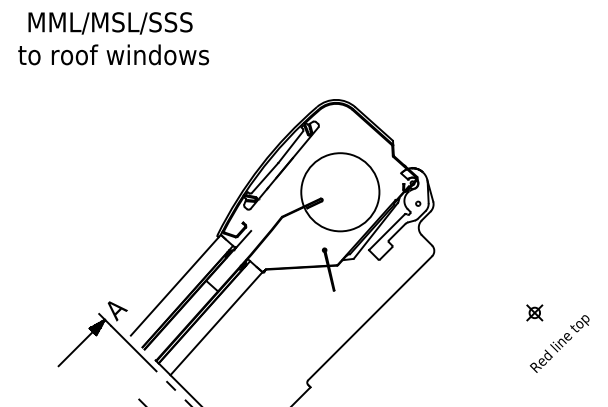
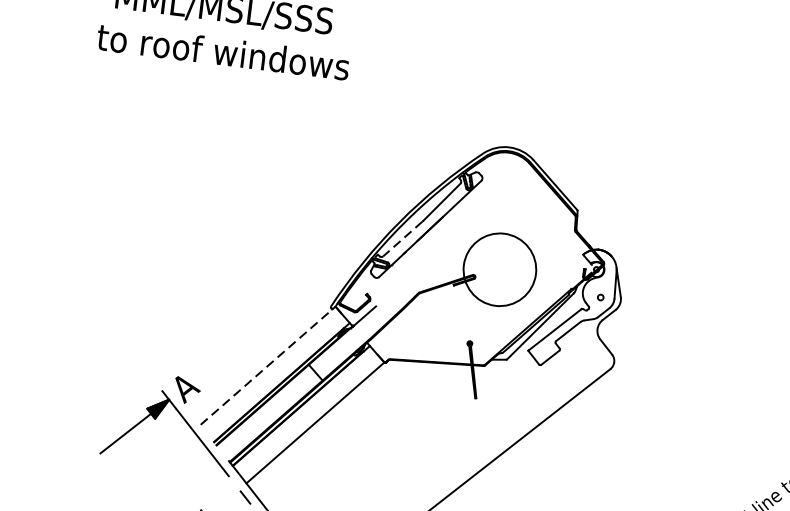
line: (264, 178) -> (402, 239), solid -> dashed
circle: (340, 192) -> (500, 270), size x0.7
line: (176, 284) -> (269, 364), solid -> dashed
part: (534, 312) -> (736, 459), removed

